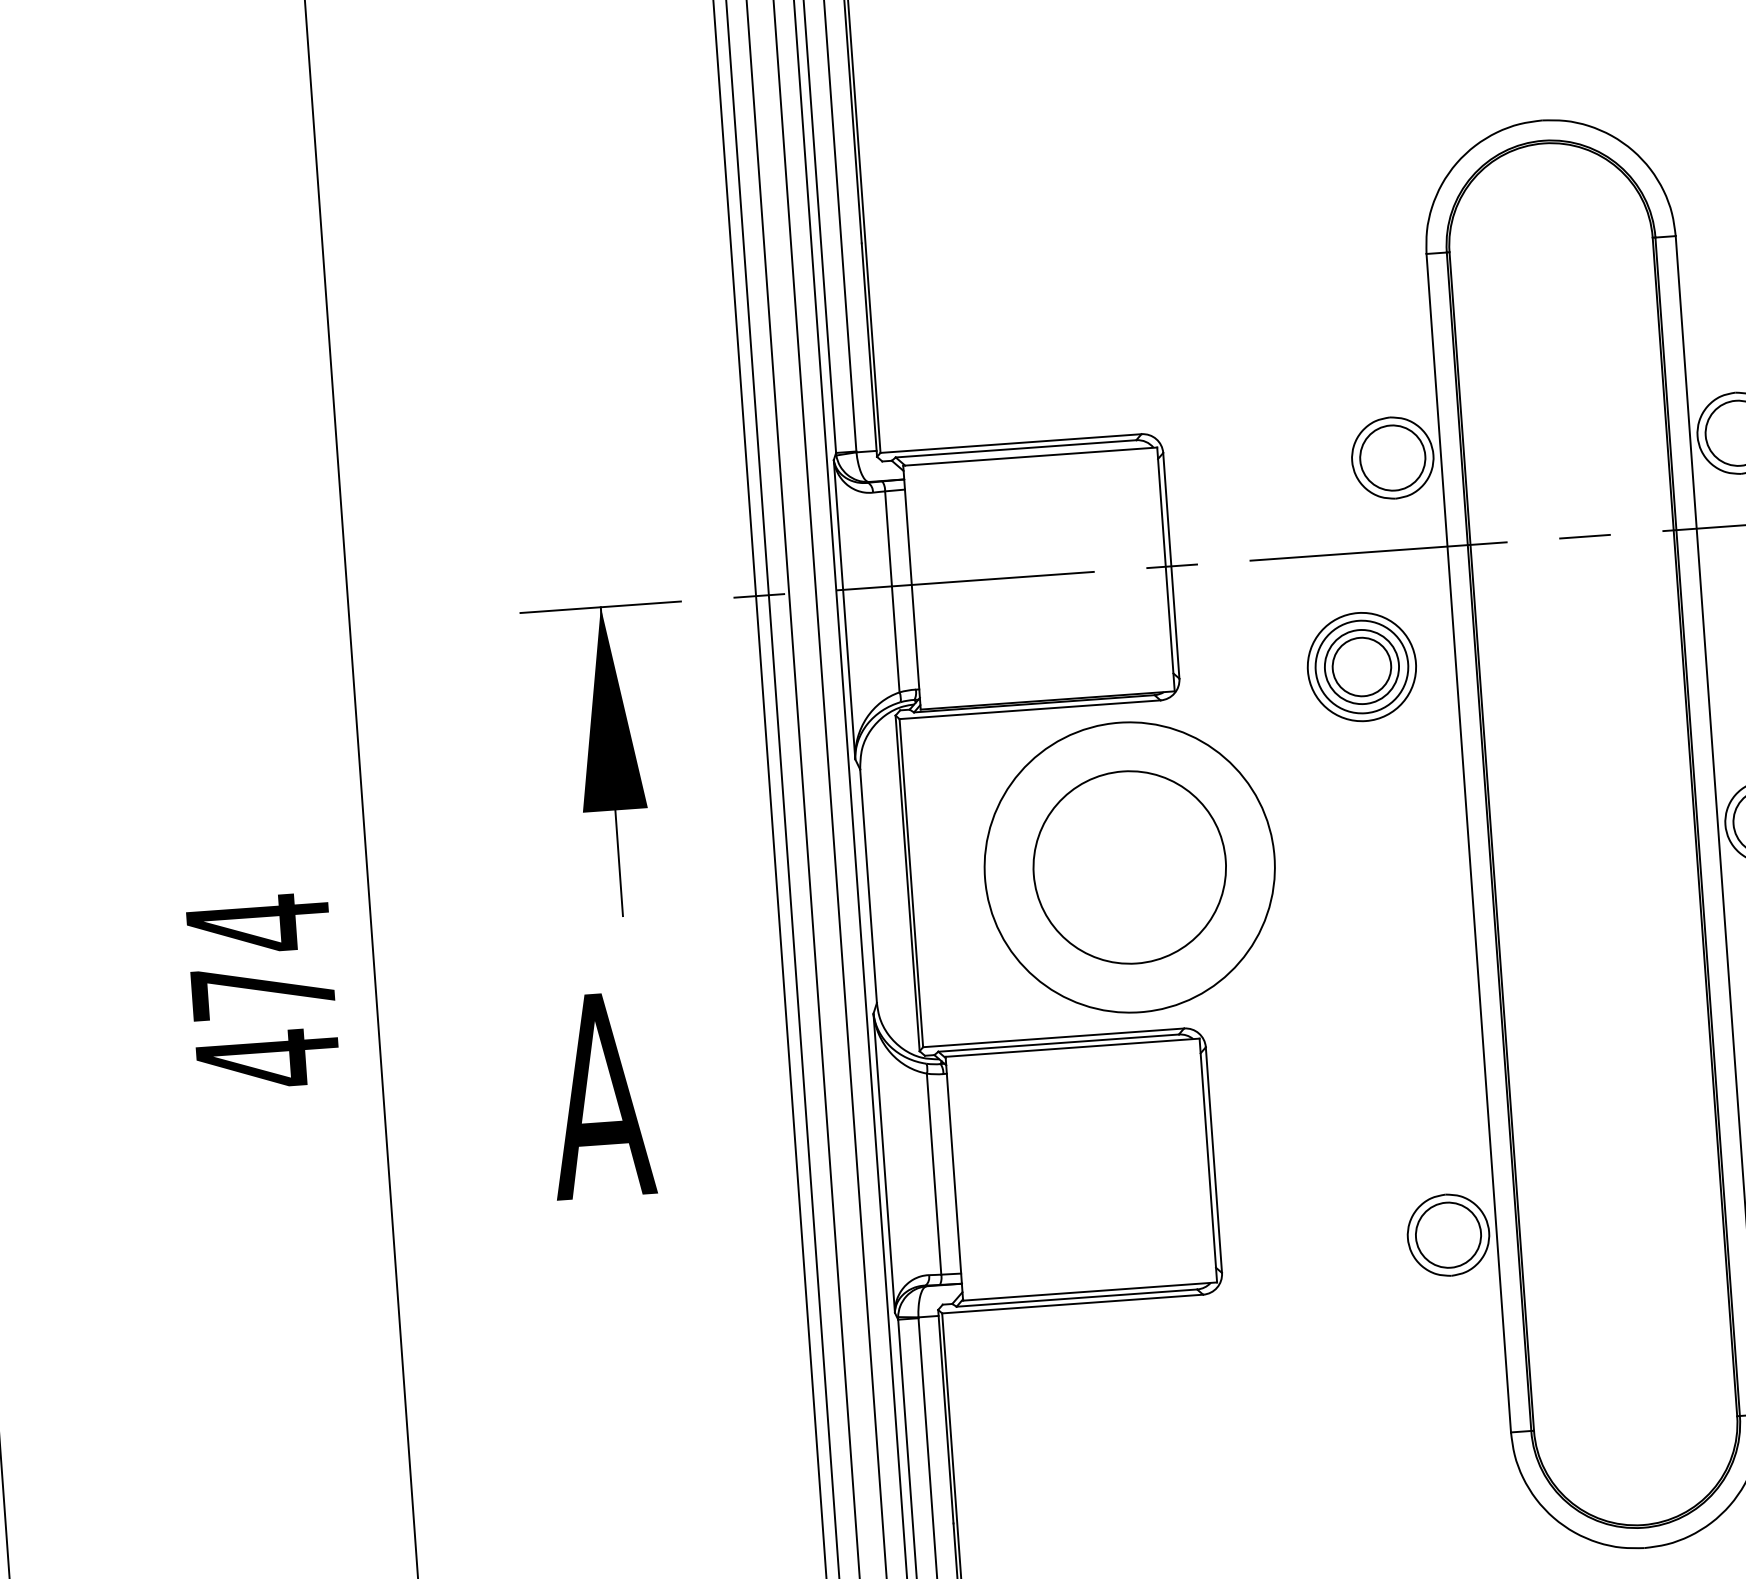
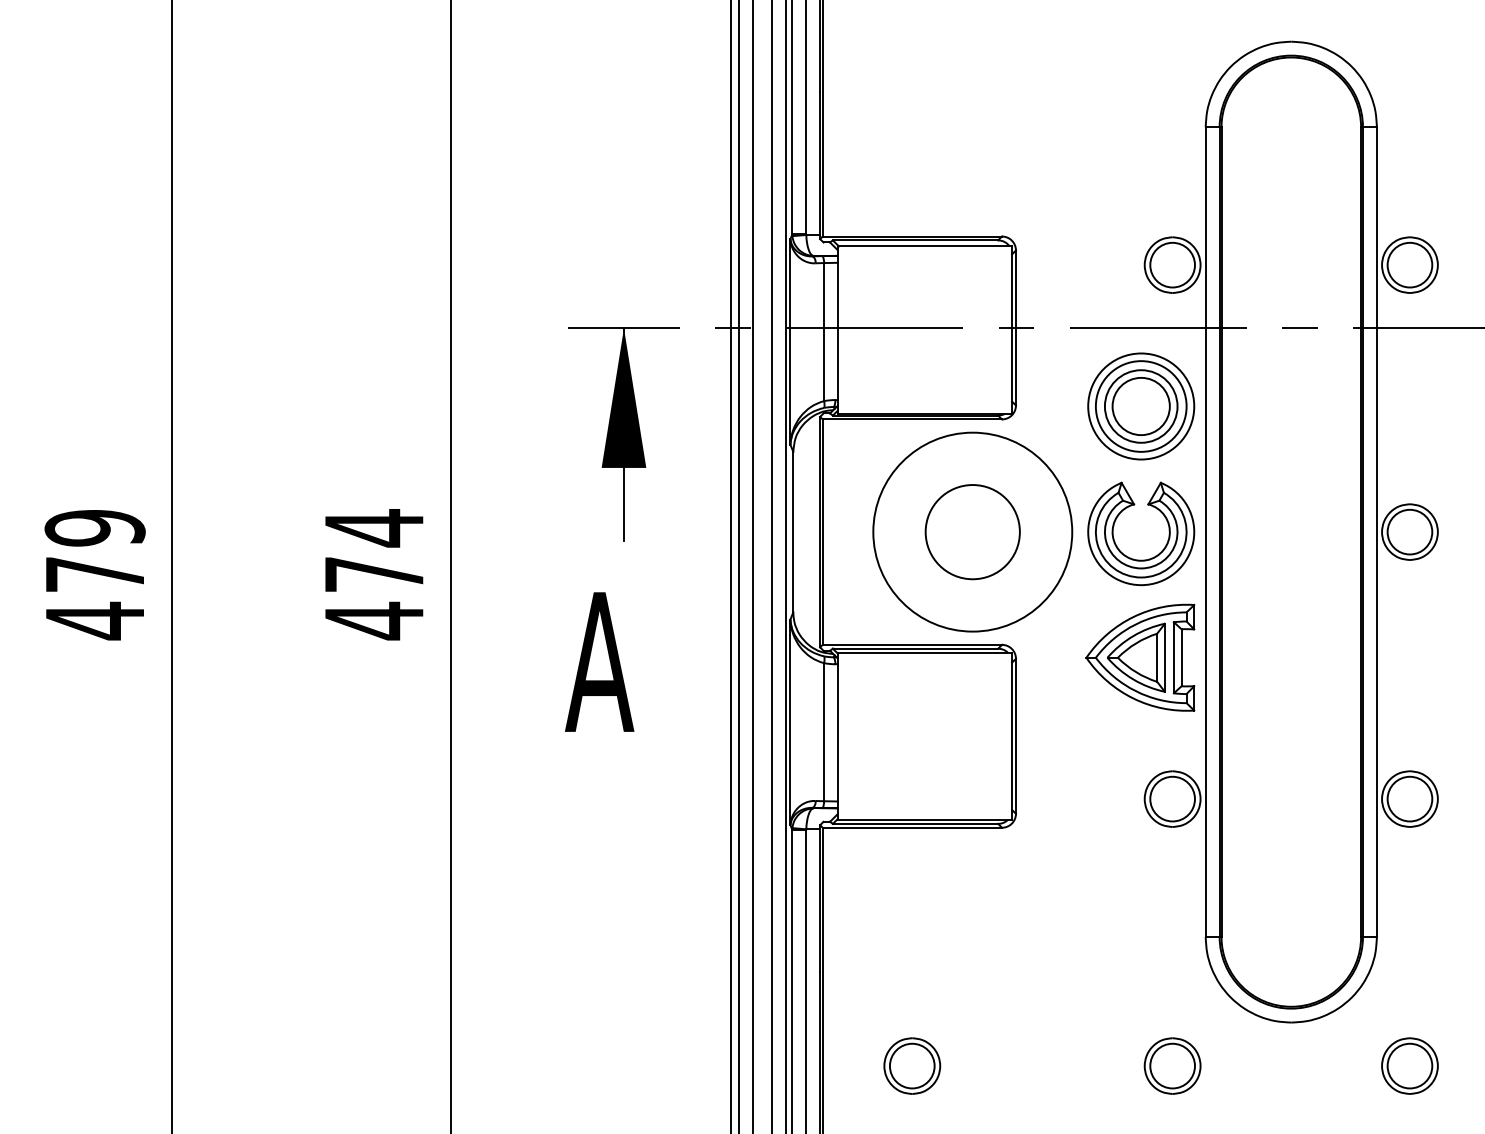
part: (1362, 667) -> (1141, 406), size x1.43
circle: (1129, 868) -> (972, 532), size x0.71
part: (1388, 887) -> (1148, 558), added
part: (1386, 1032) -> (1140, 657), added

